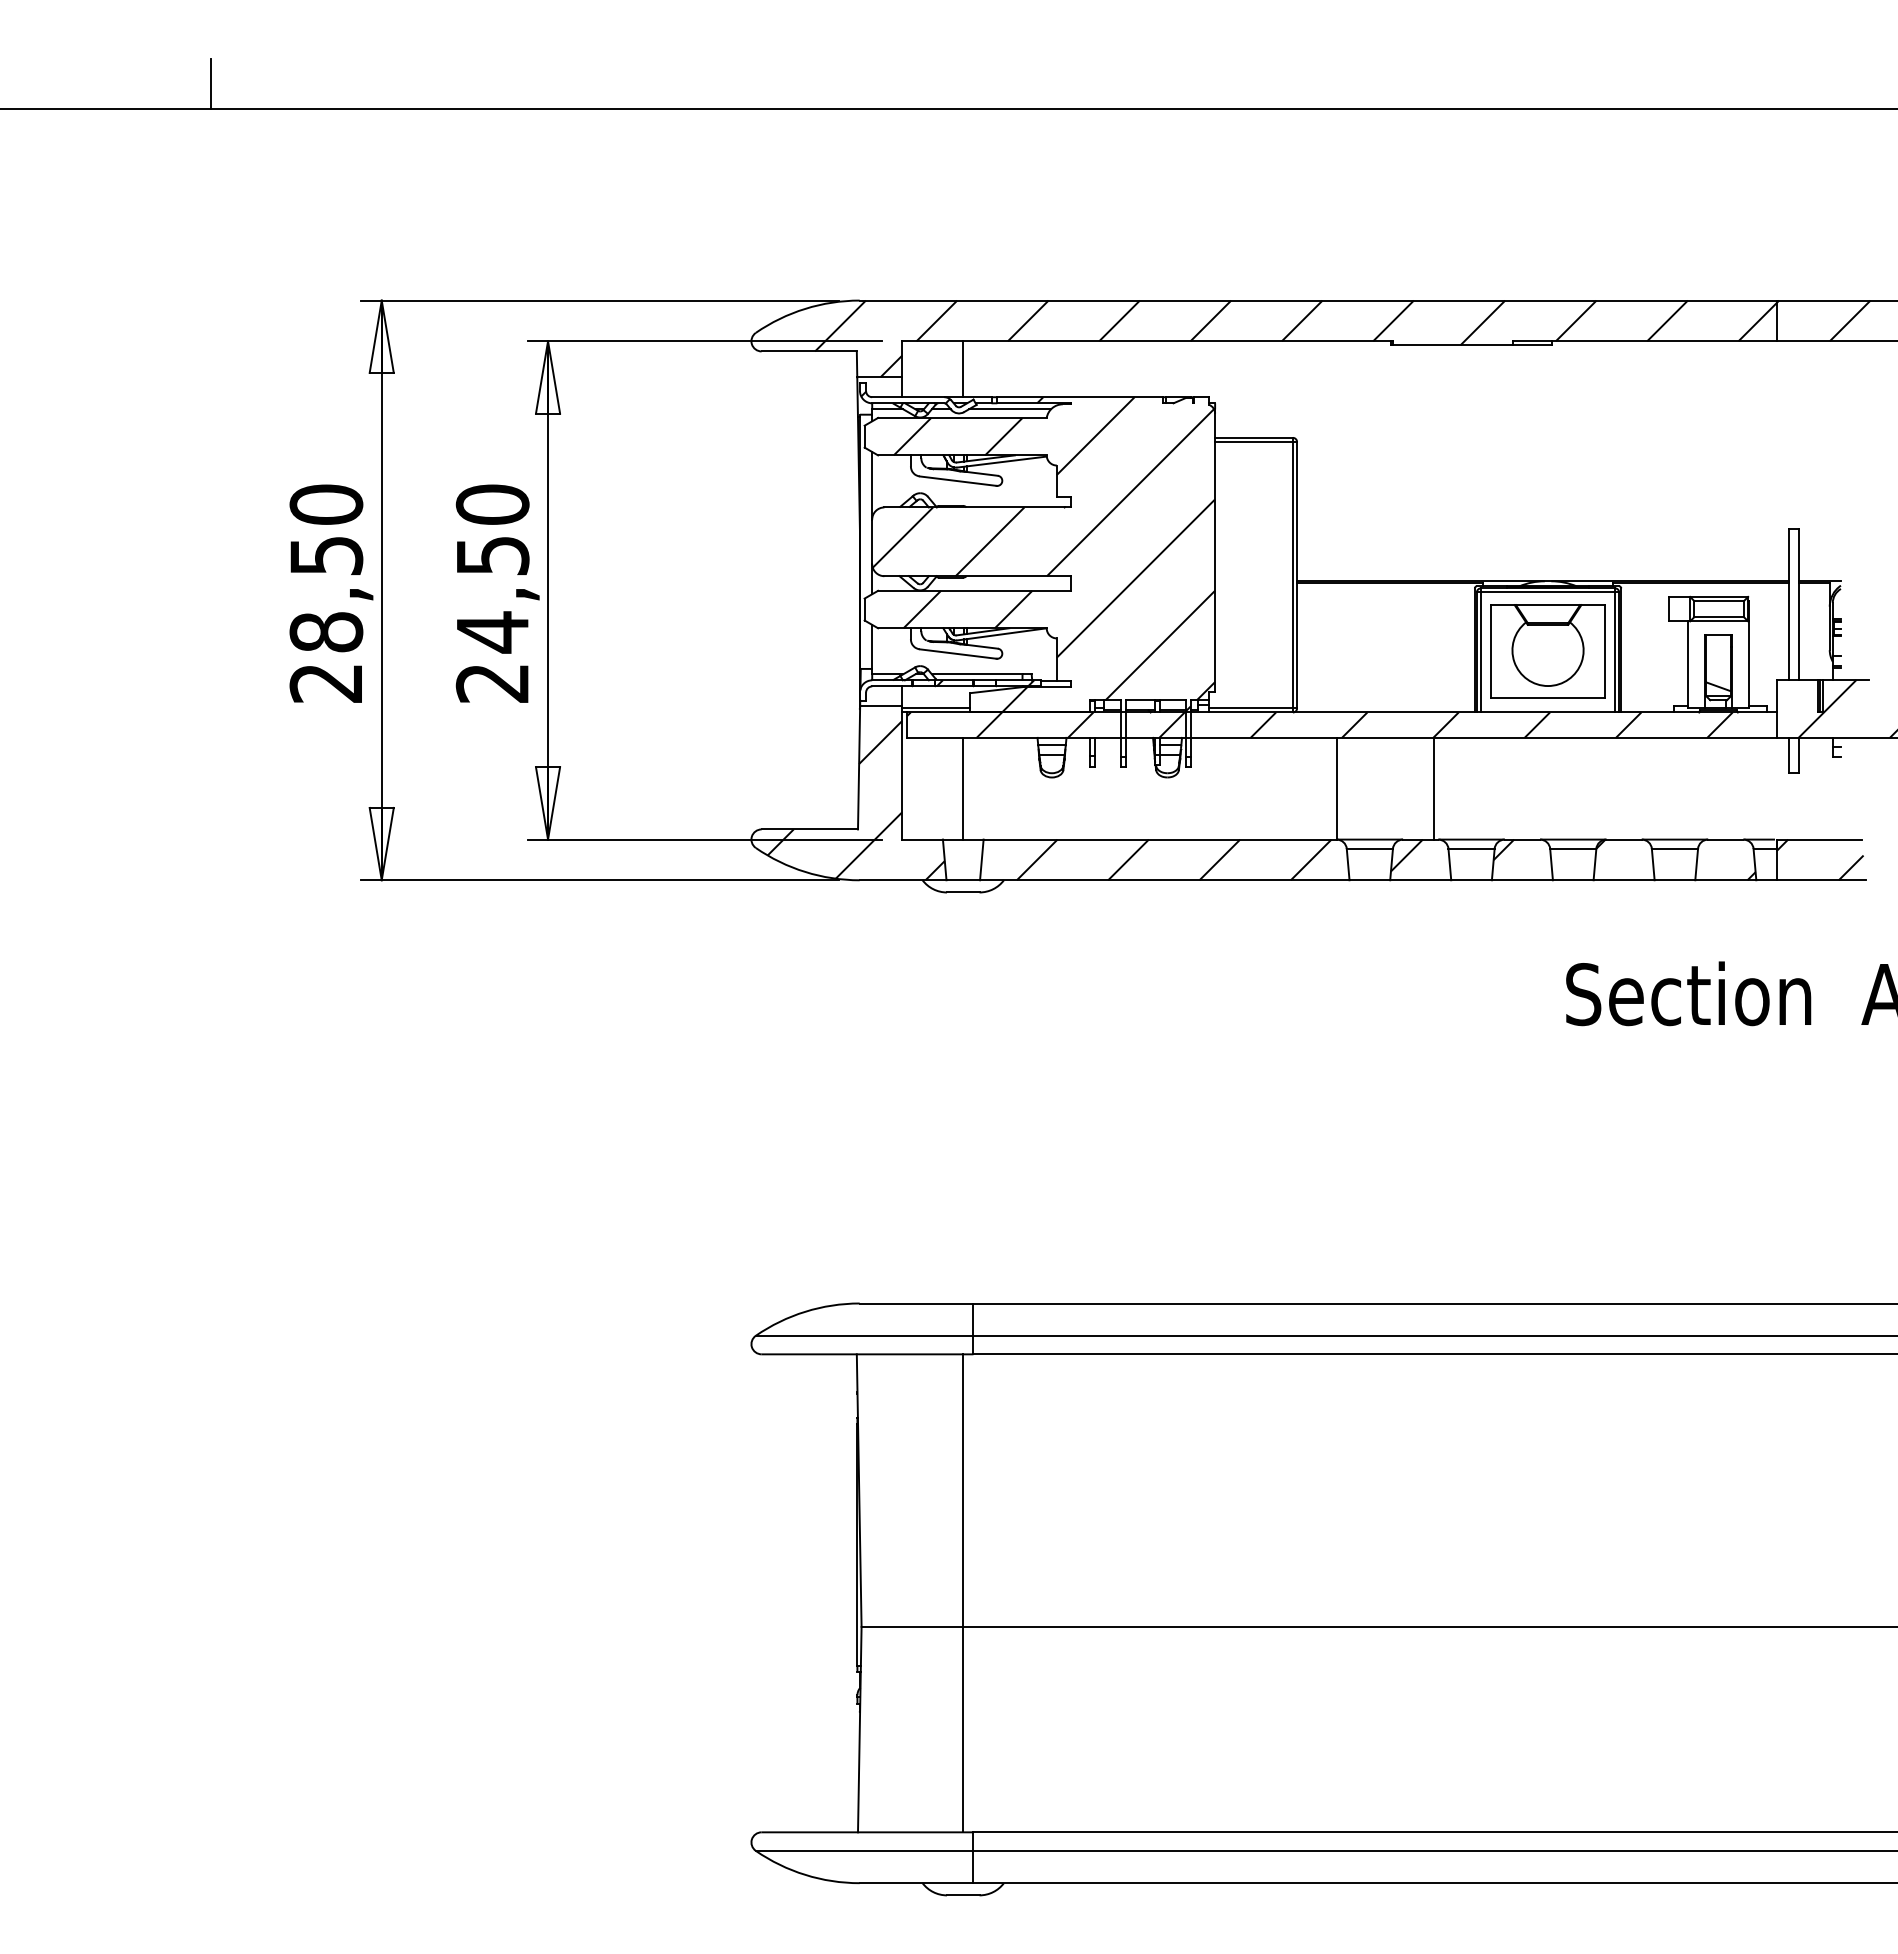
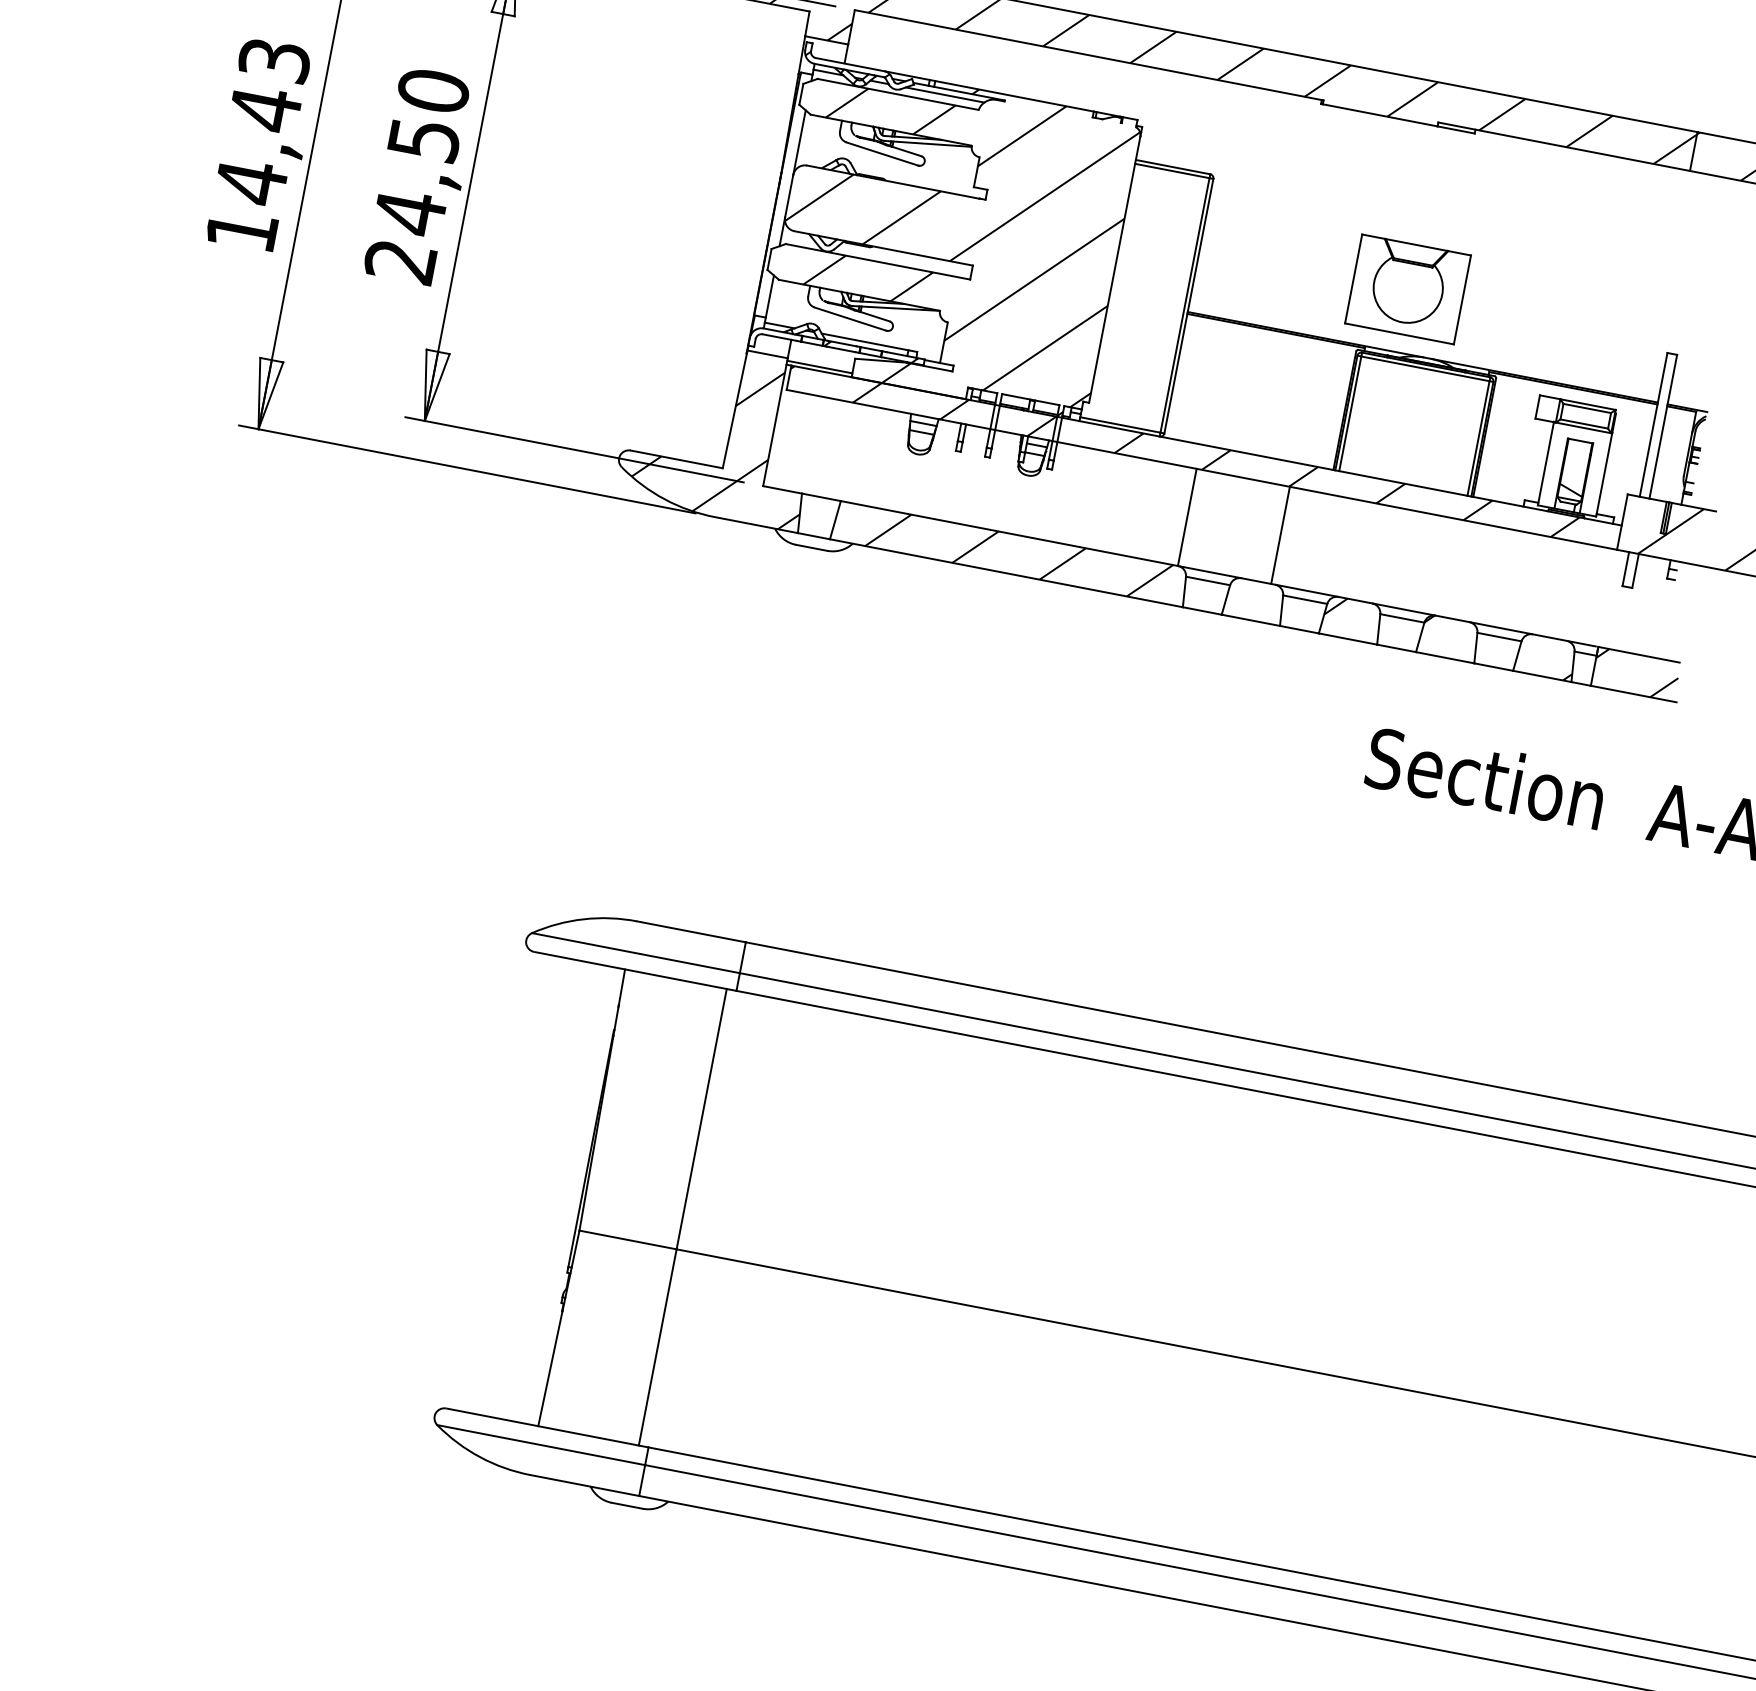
line: (963, 369) -> (908, 48), removed
text: (326, 593) -> (258, 145), 28,50 -> 14,43
part: (1547, 651) -> (1407, 289), moved
line: (963, 788) -> (831, 448), removed
hatch: (1406, 855) -> (1241, 594), removed

